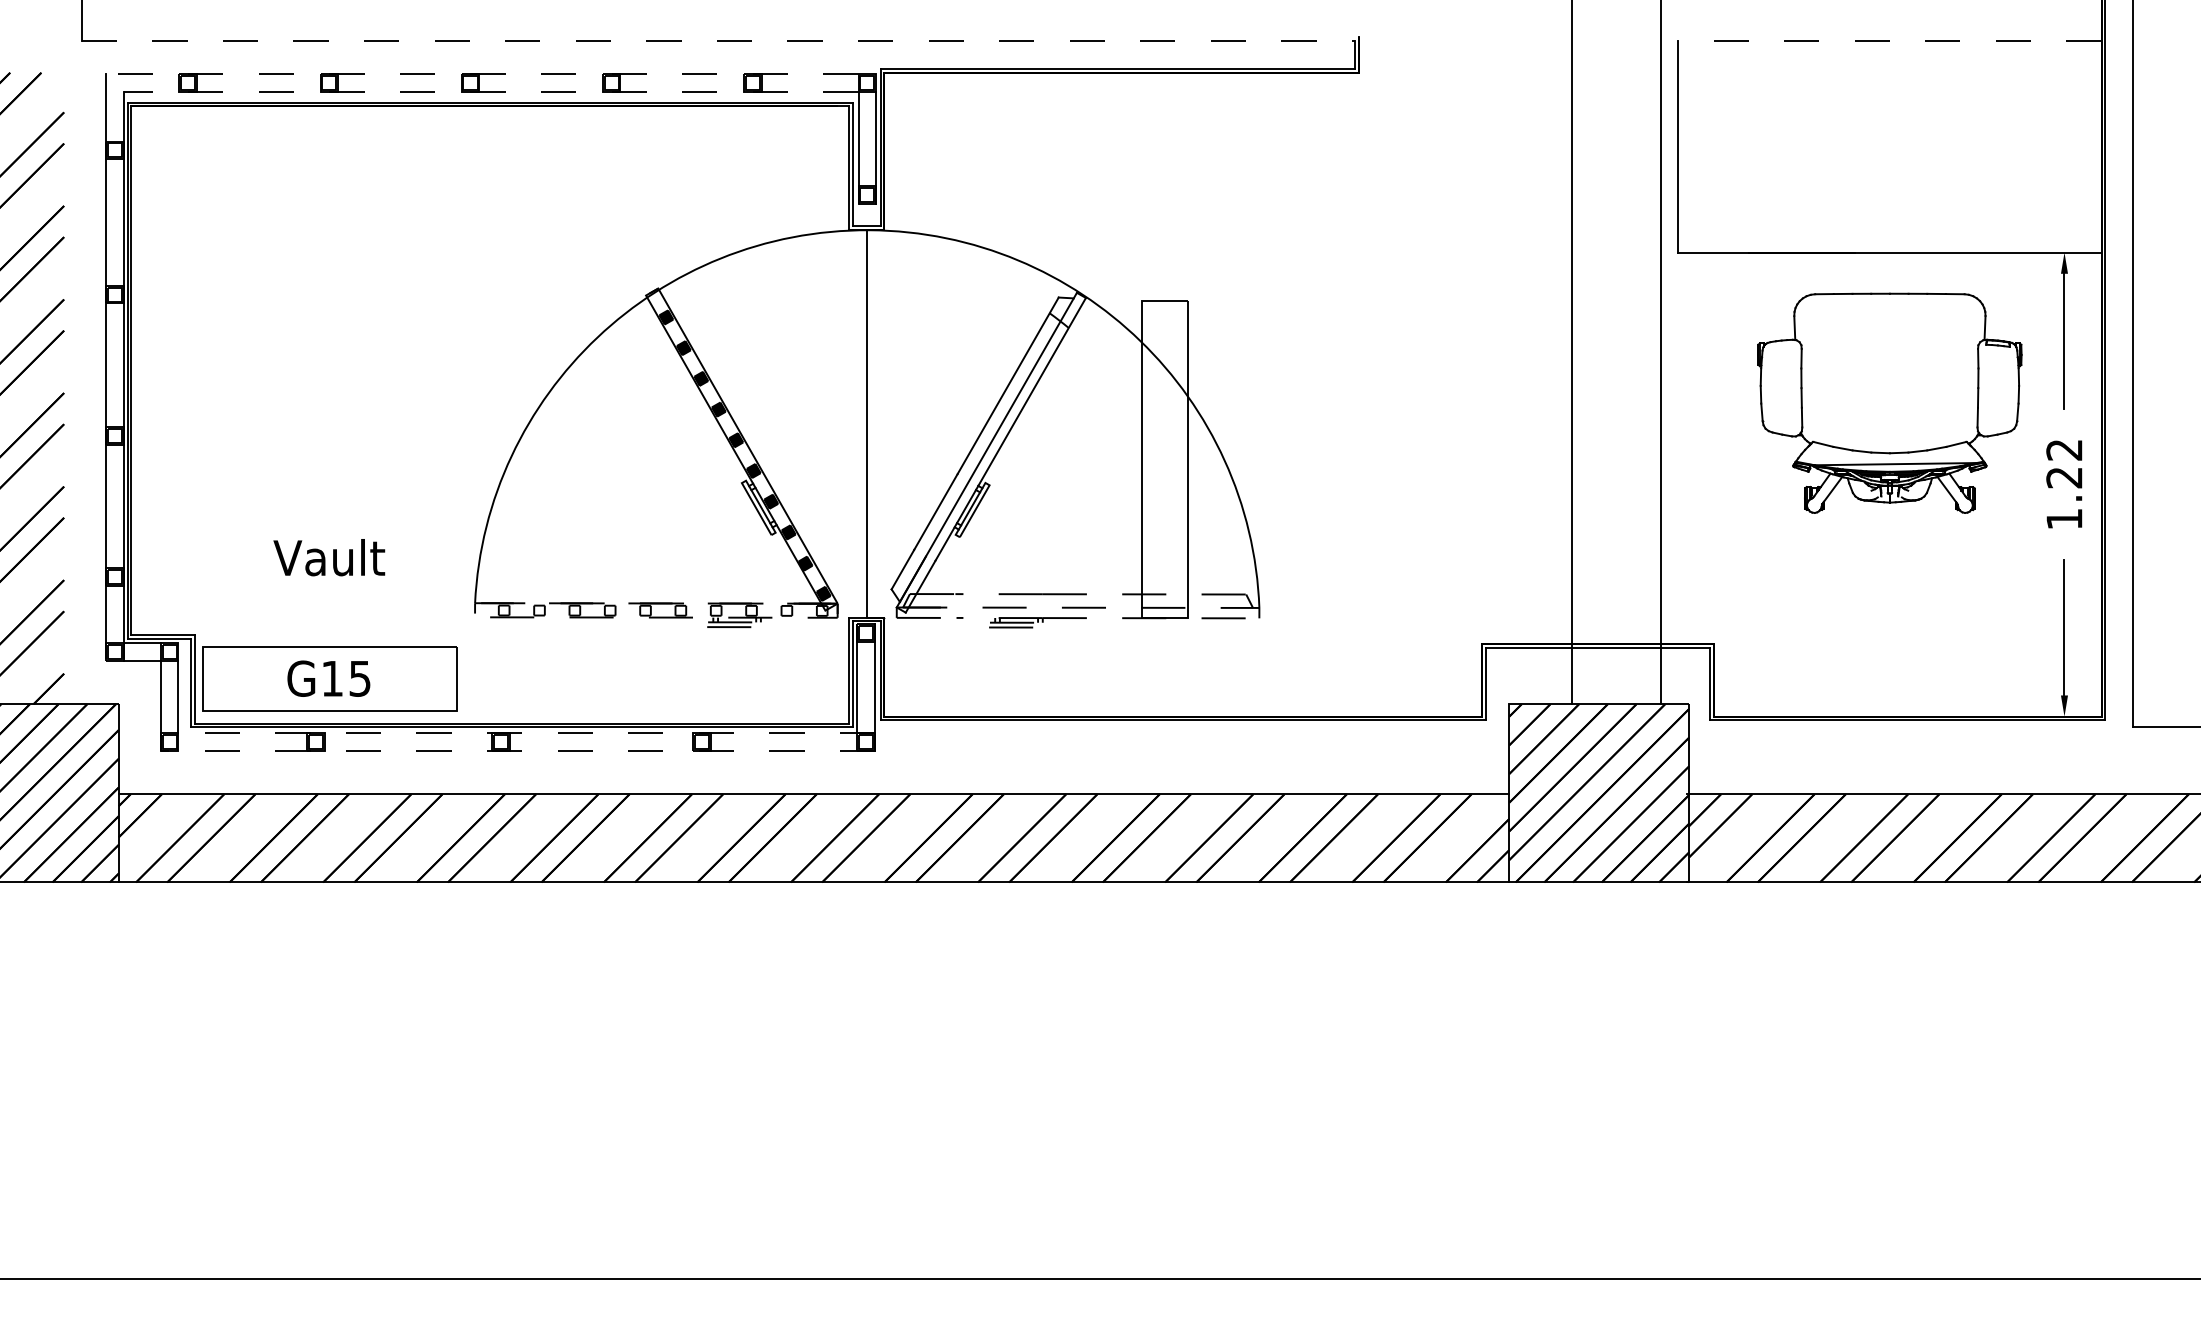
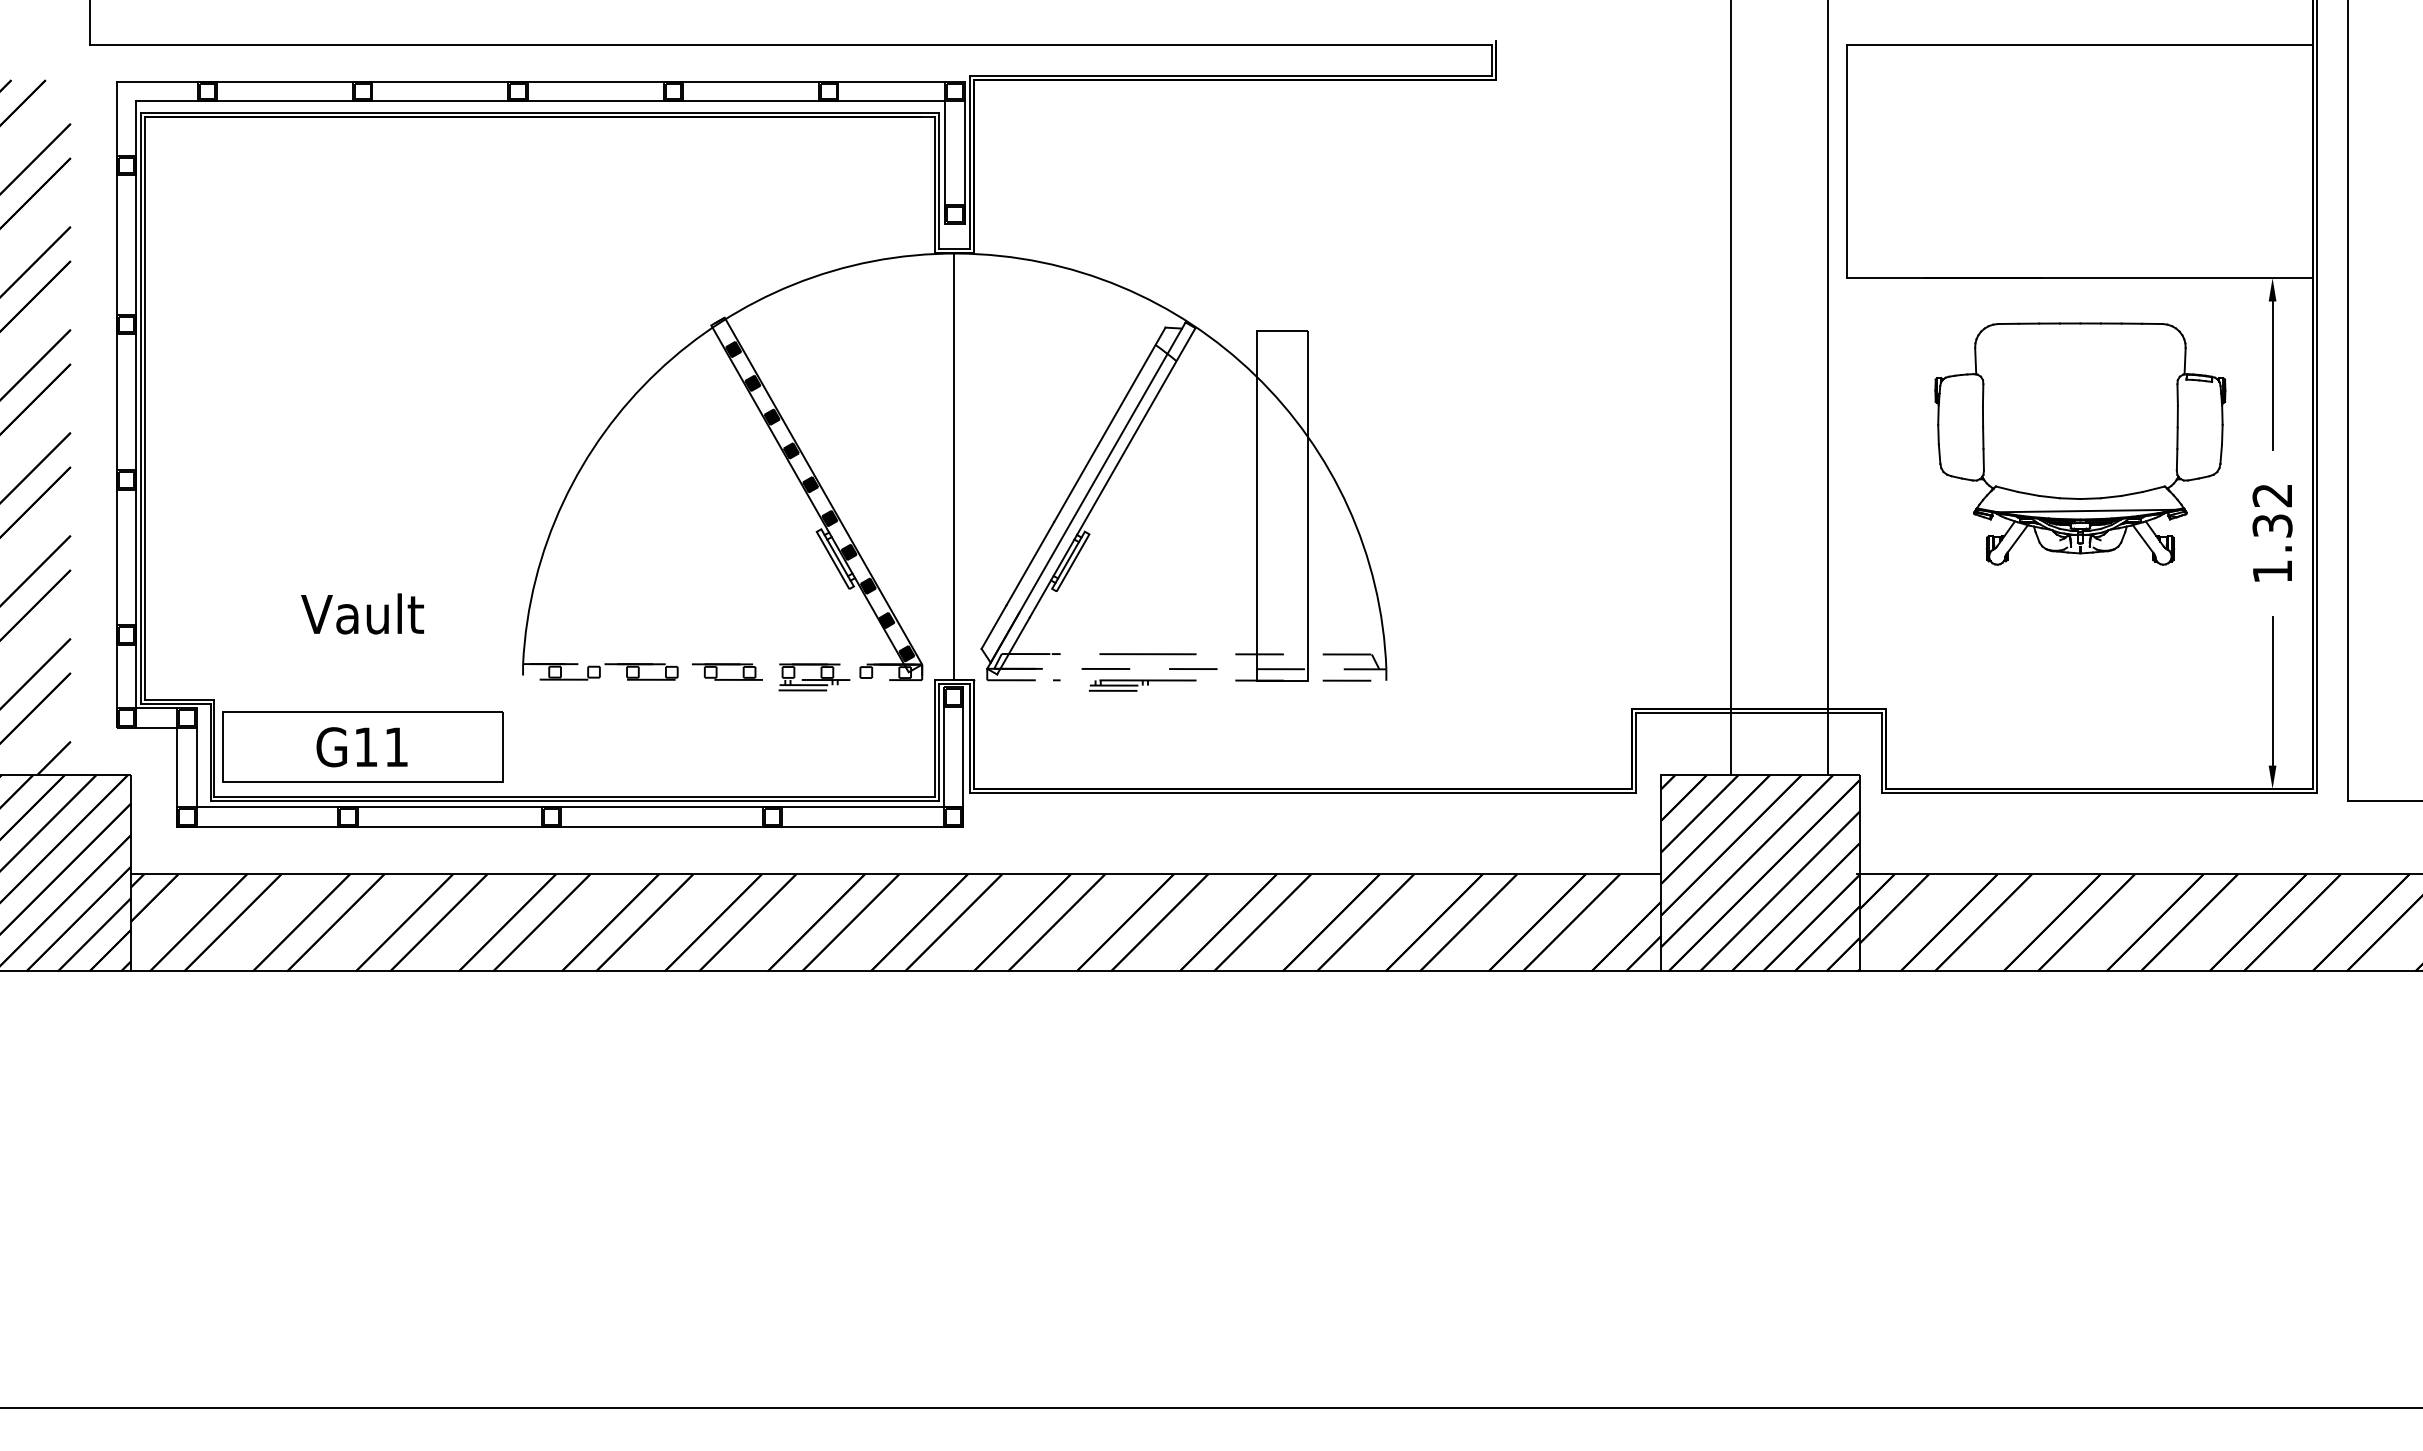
line: (718, 41) -> (791, 45), dashed -> solid
line: (1889, 41) -> (2079, 45), dashed -> solid
line: (481, 73) -> (530, 81), dashed -> solid
line: (490, 92) -> (540, 101), dashed -> solid
text: (2064, 477) -> (2272, 525), 1.22 -> 1.32
text: (360, 678) -> (396, 747), G15 -> G11
line: (526, 733) -> (579, 807), dashed -> solid
line: (517, 750) -> (569, 826), dashed -> solid

